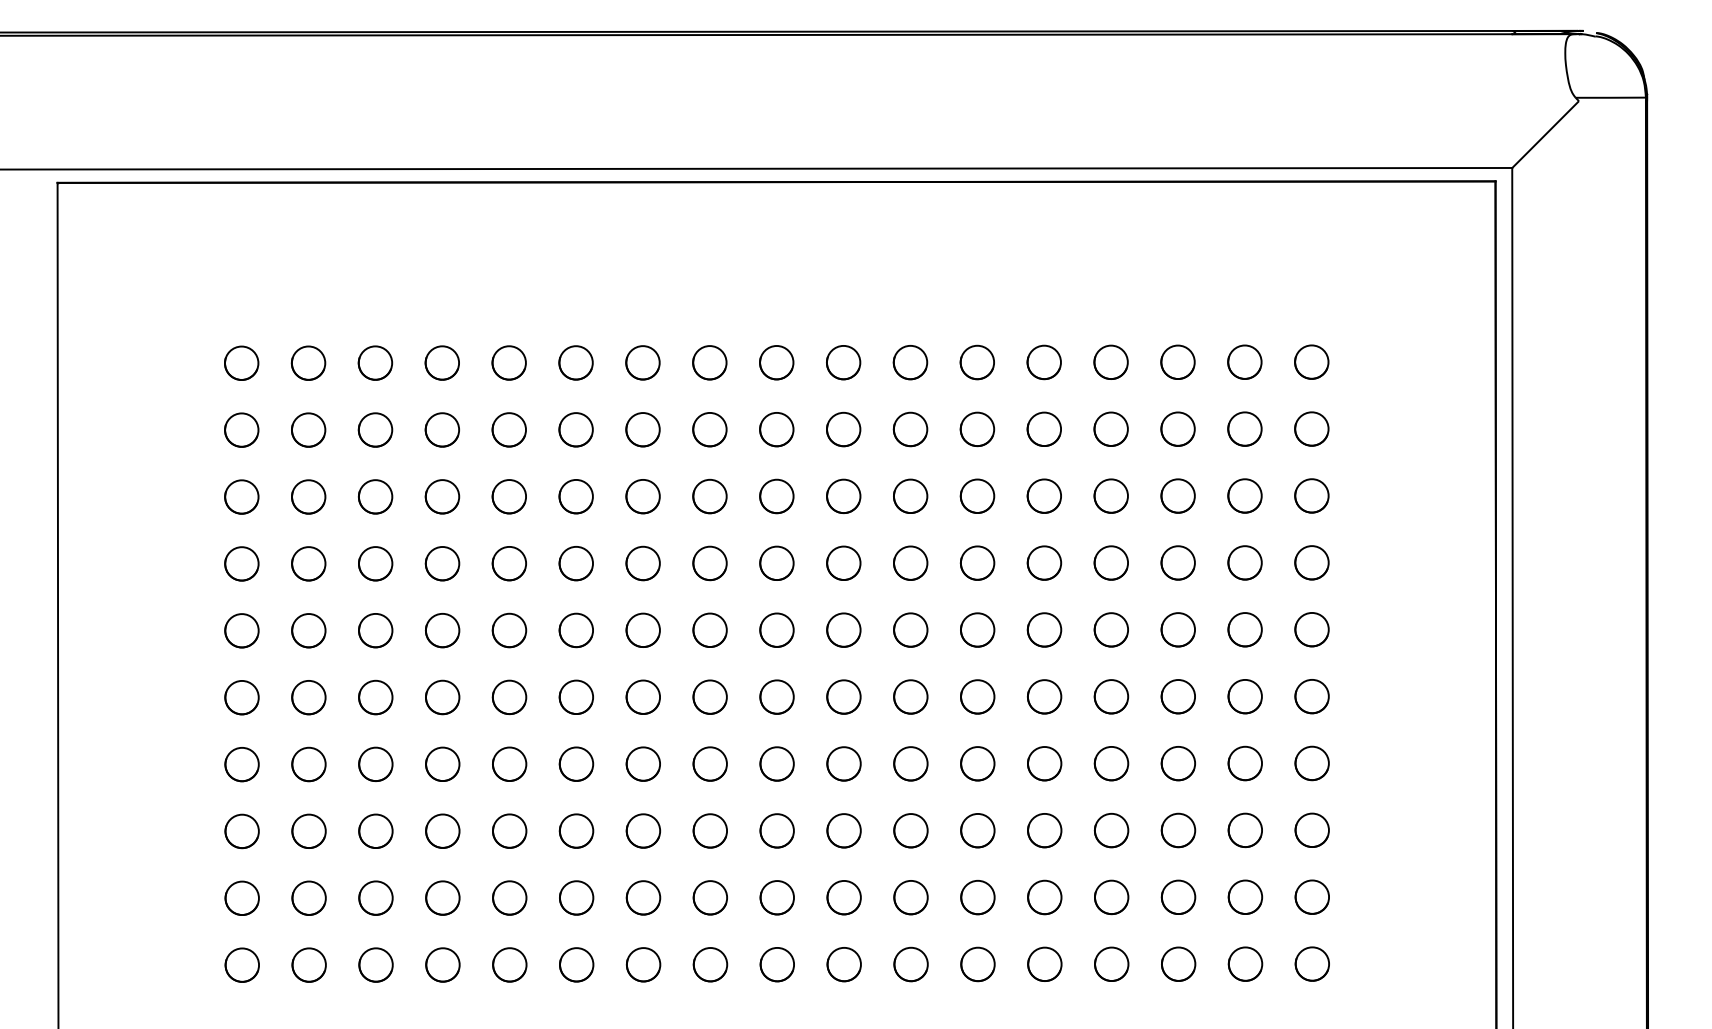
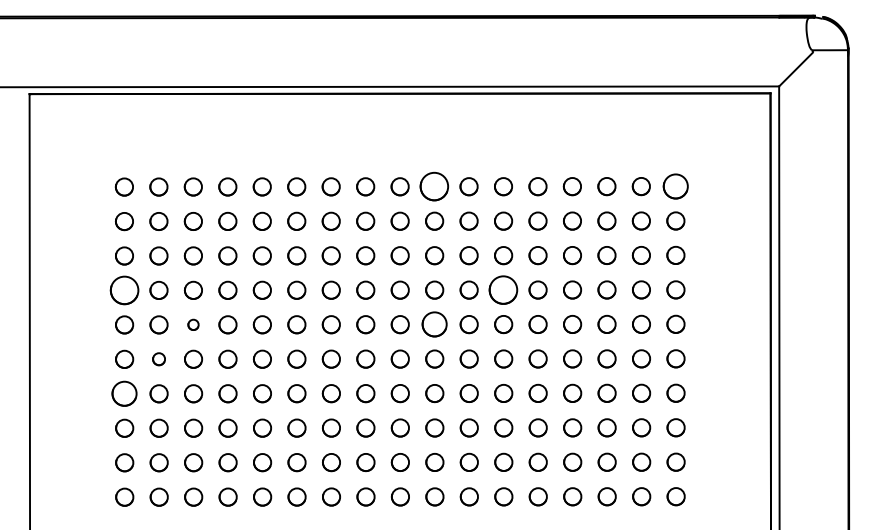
circle: (843, 362) -> (434, 186), size x1.6
circle: (1311, 362) -> (675, 186), size x1.4
circle: (977, 562) -> (503, 289), size x1.6
circle: (241, 563) -> (124, 290), size x1.6
circle: (375, 629) -> (193, 324), size x0.6
circle: (843, 629) -> (434, 324), size x1.4
circle: (307, 695) -> (158, 358), size x0.7
circle: (241, 763) -> (124, 393), size x1.4

